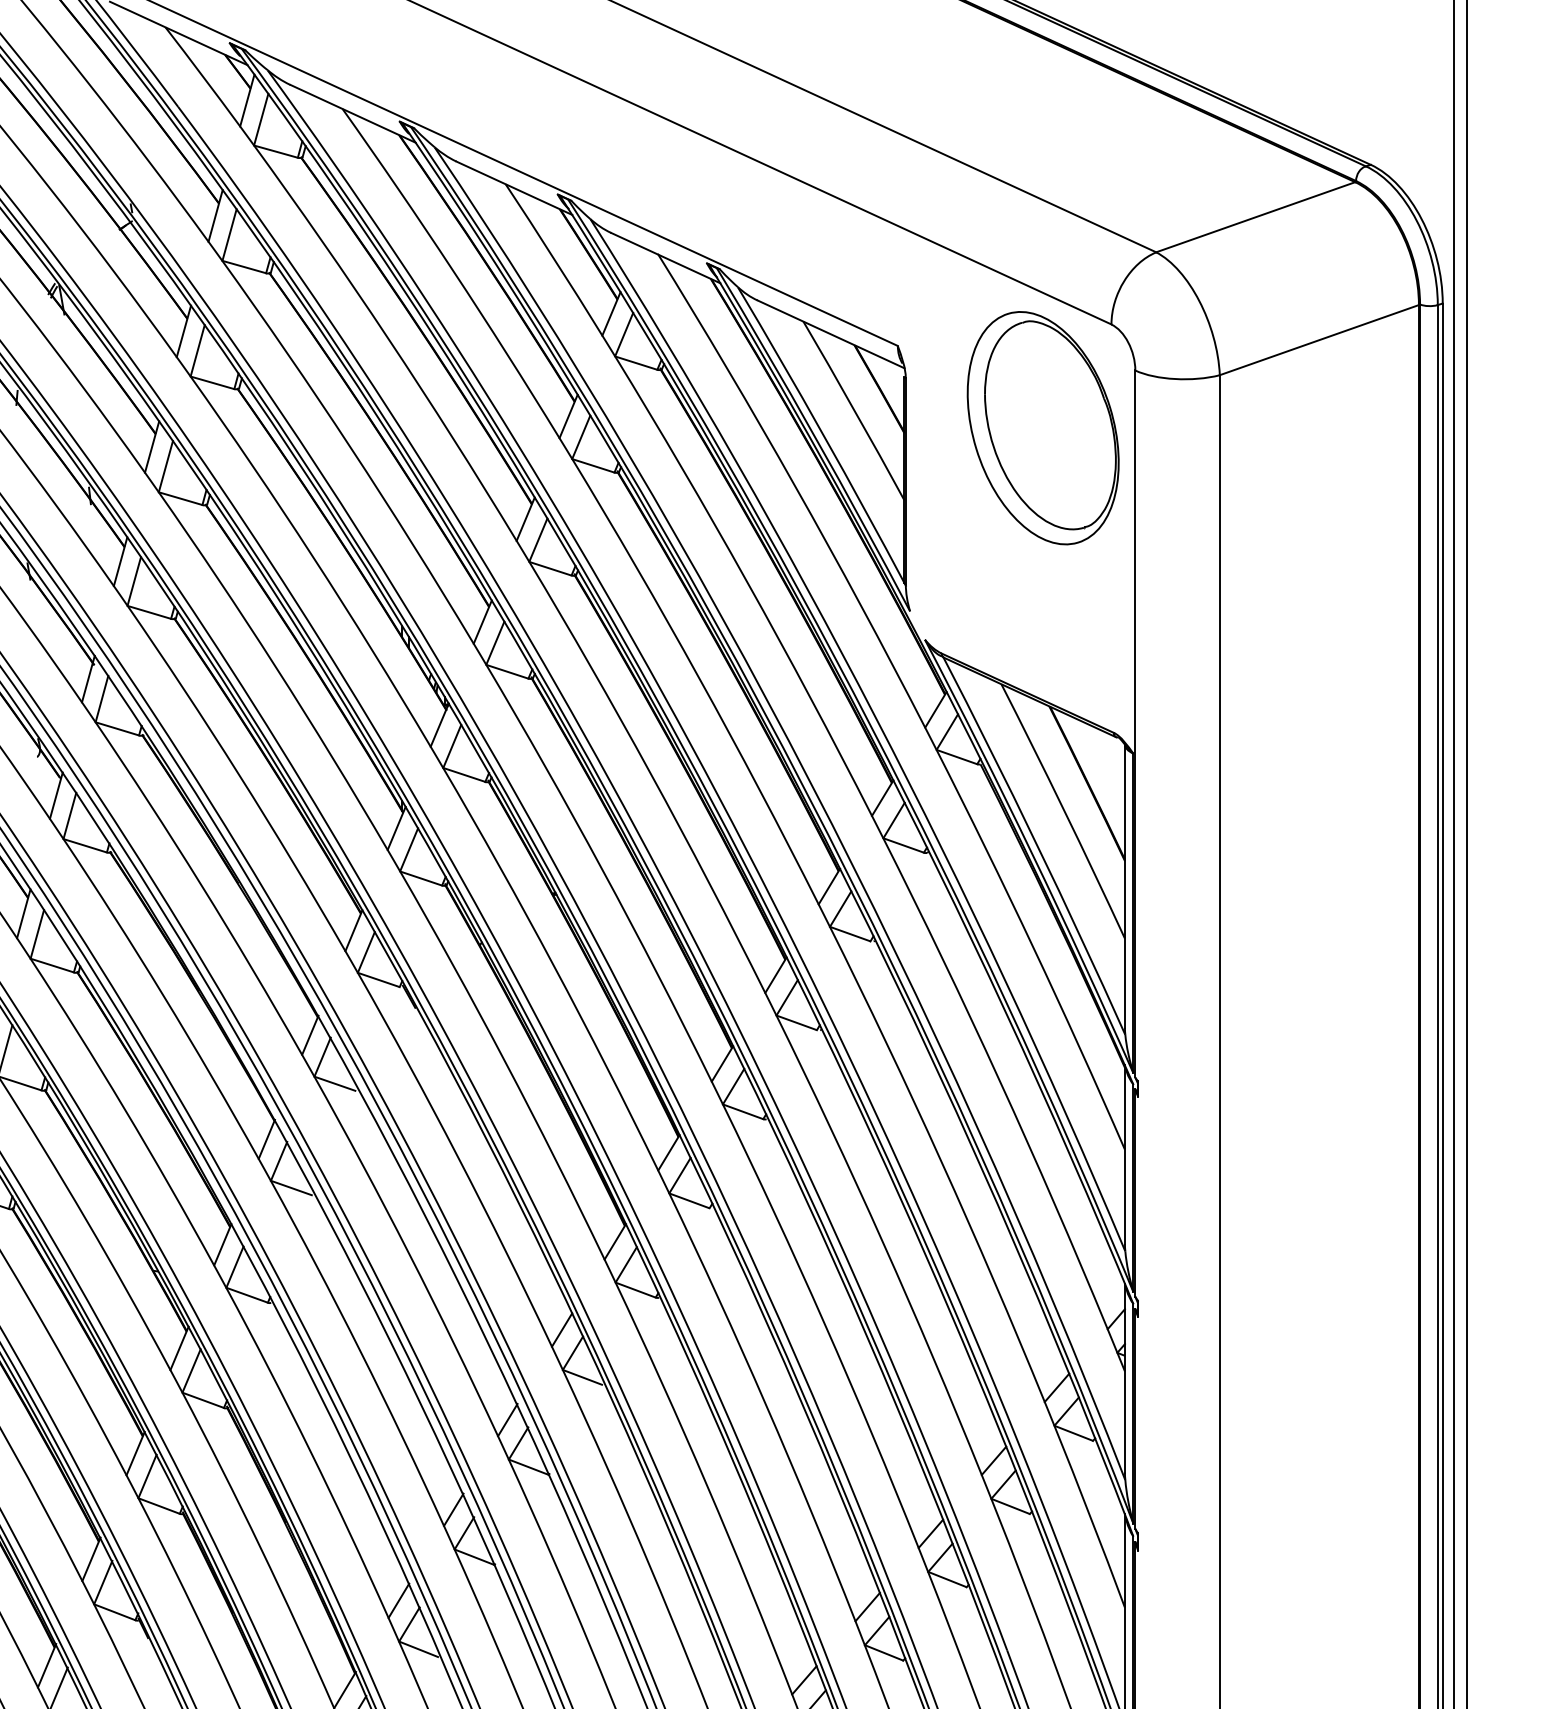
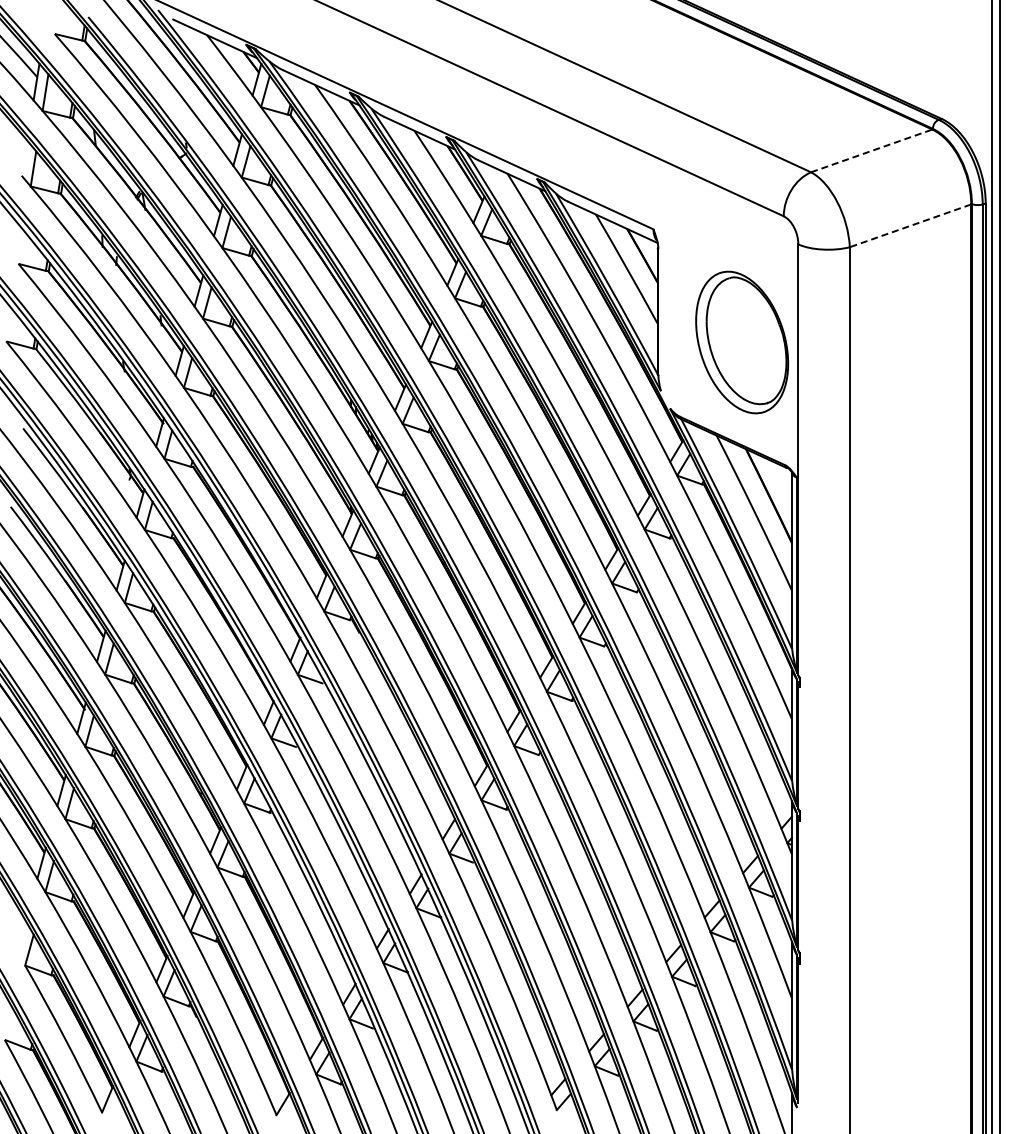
line: (1257, 216) -> (872, 150), solid -> dashed
line: (1319, 341) -> (910, 226), solid -> dashed
part: (1043, 428) -> (742, 342), moved

